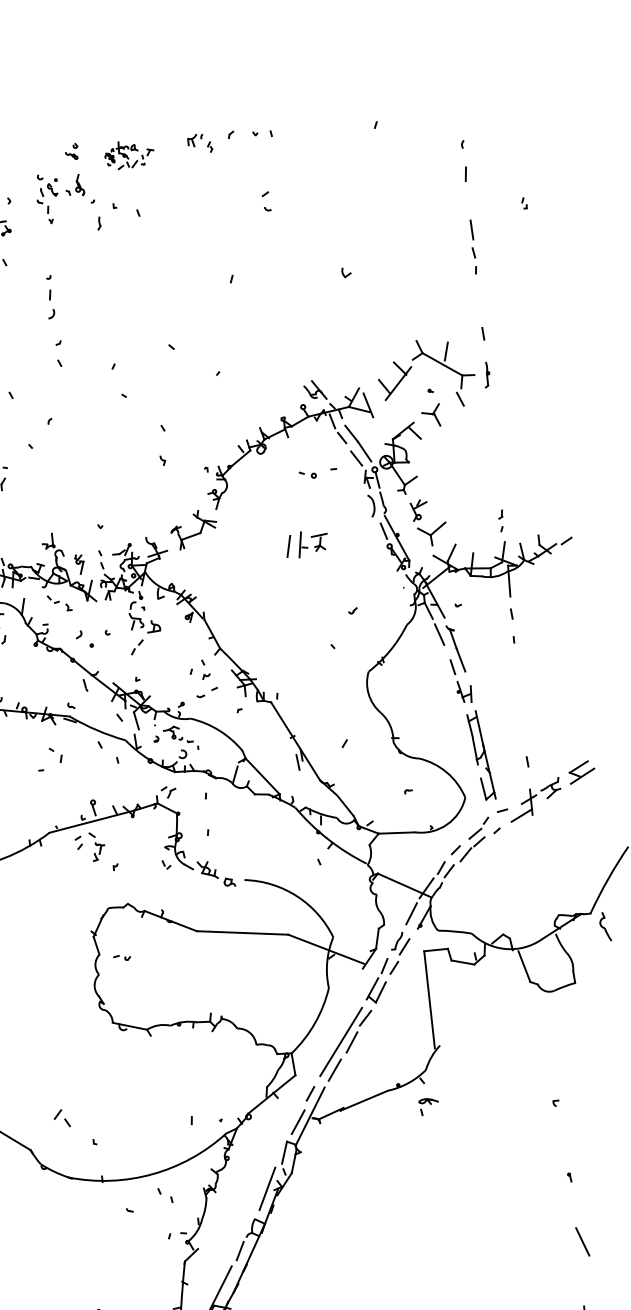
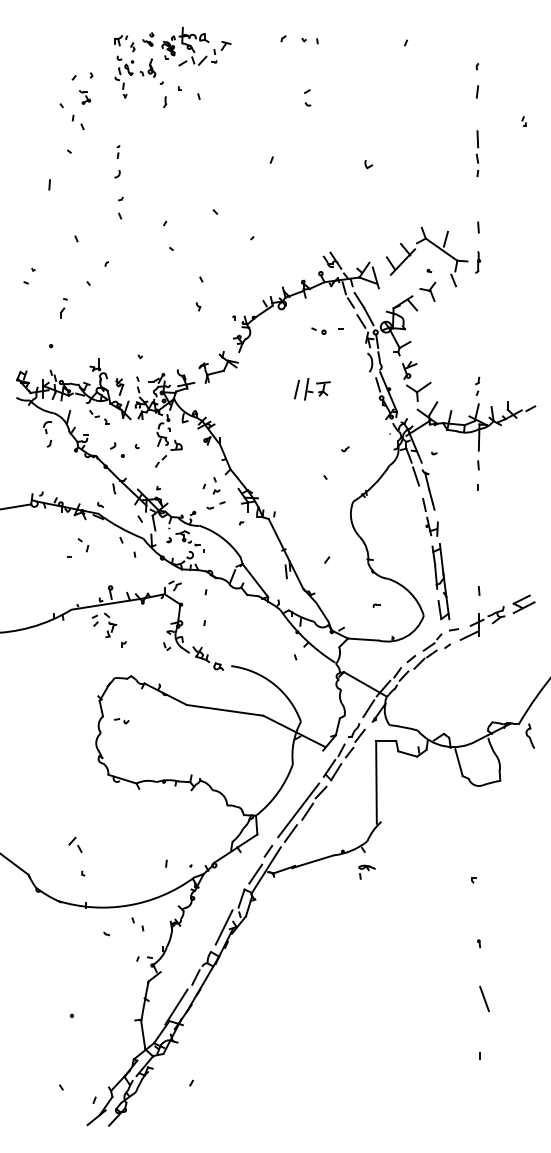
part: (199, 143) -> (124, 43), moved
part: (129, 154) -> (196, 46), size x1.67
part: (50, 287) -> (118, 151), size x0.62
part: (61, 1118) -> (75, 844), moved

